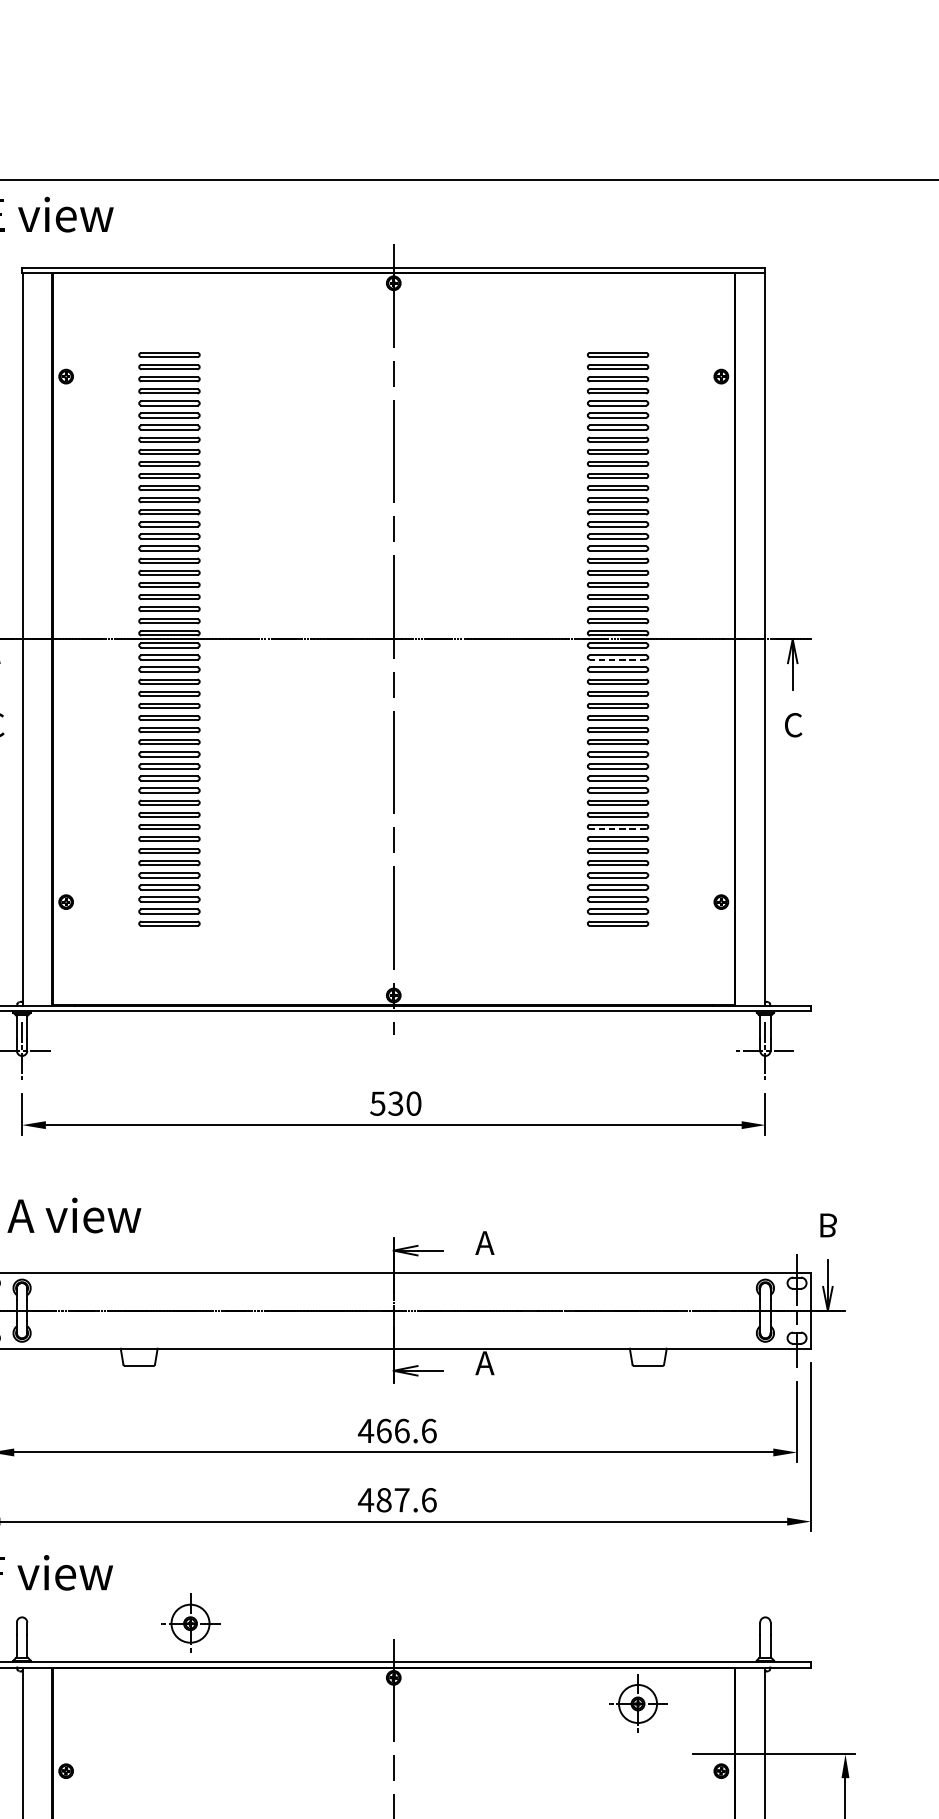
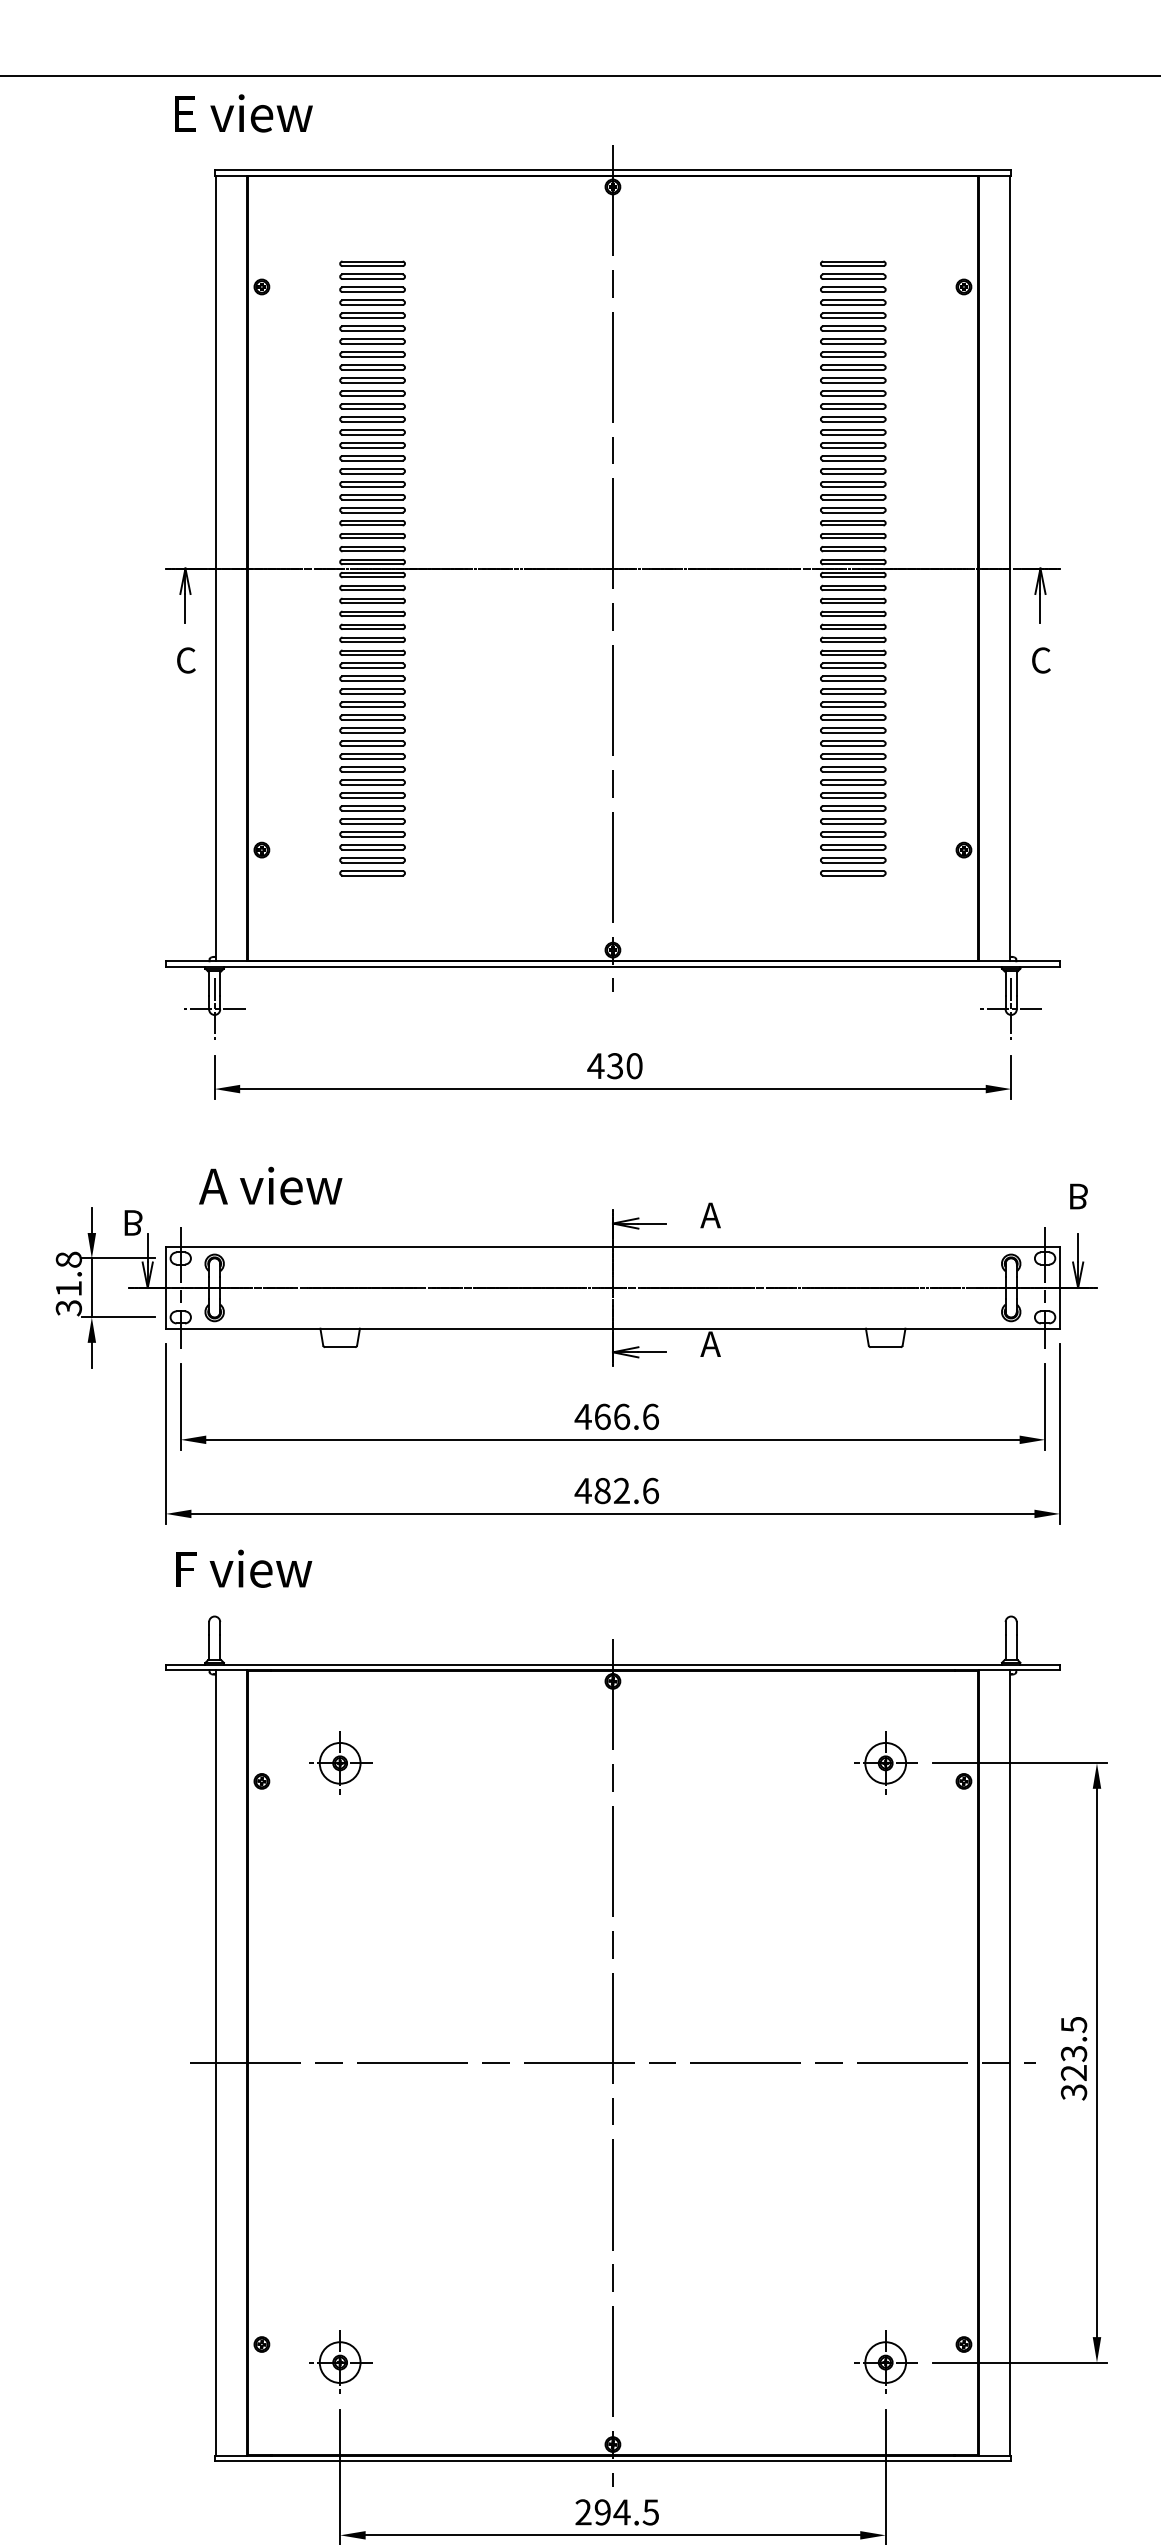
line: (617, 659) -> (852, 590), dashed -> solid
line: (617, 828) -> (852, 771), dashed -> solid
text: (377, 1104) -> (595, 1066), 530 -> 430
text: (401, 1499) -> (621, 1490), 487.6 -> 482.6
part: (190, 1622) -> (340, 1762), moved
part: (637, 1703) -> (885, 1762), moved

